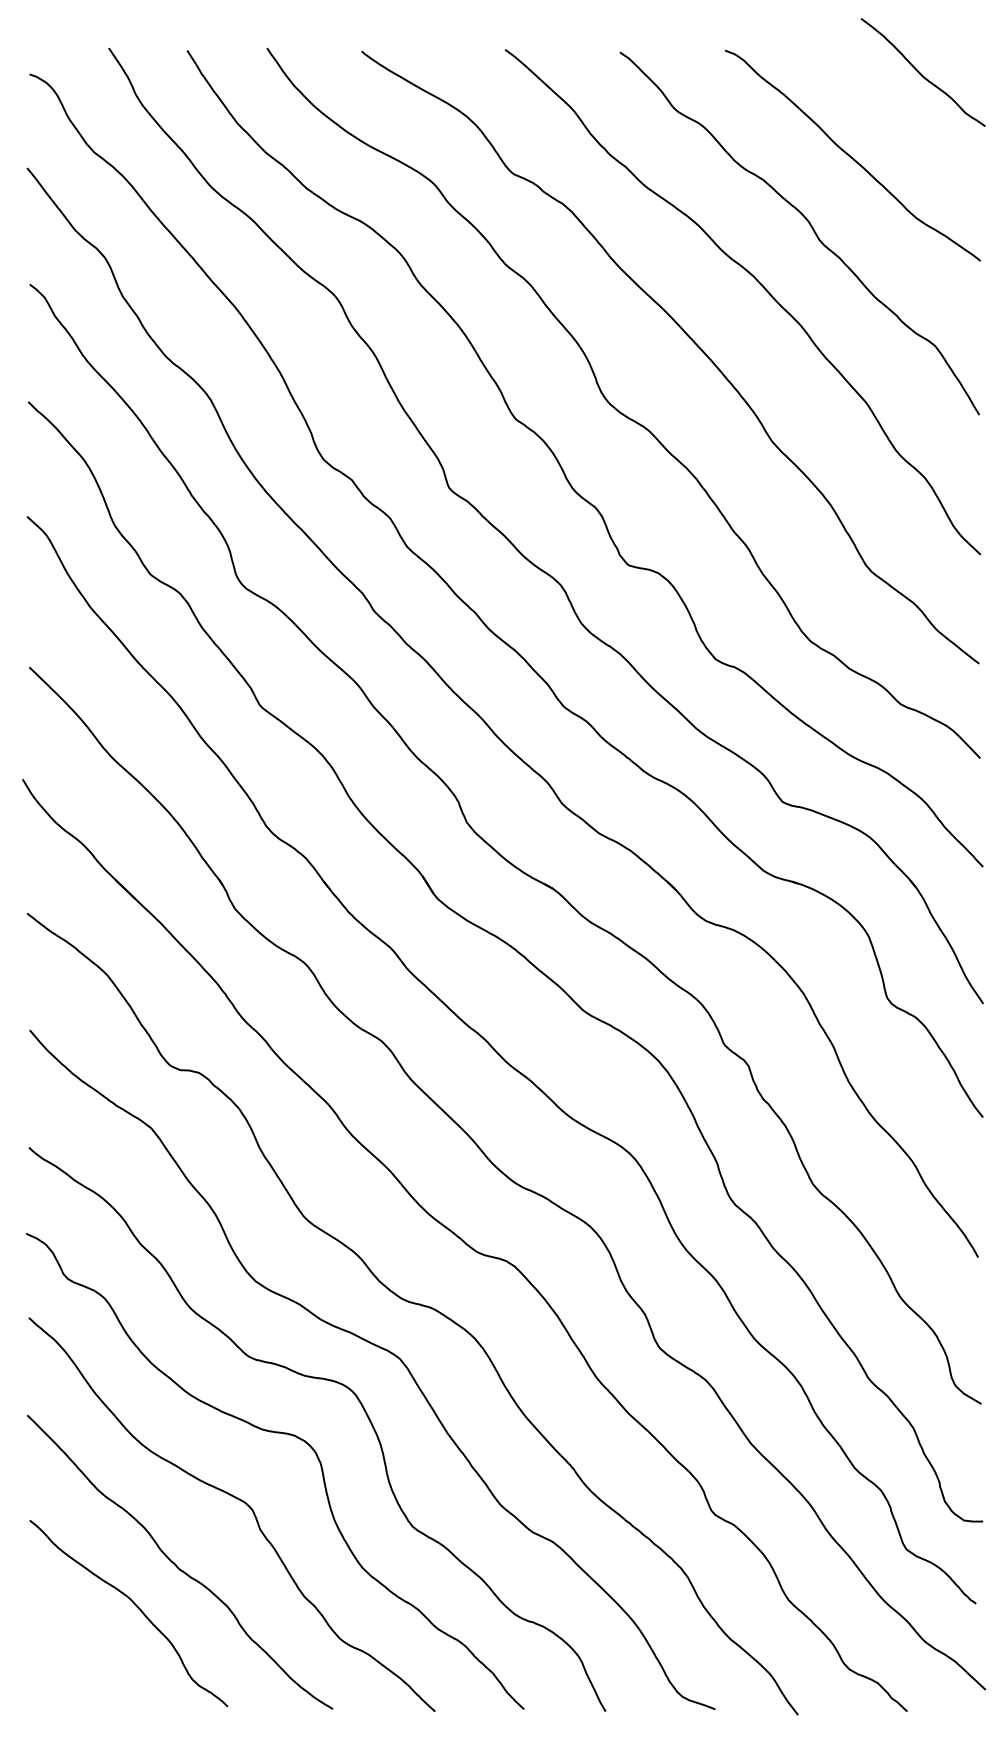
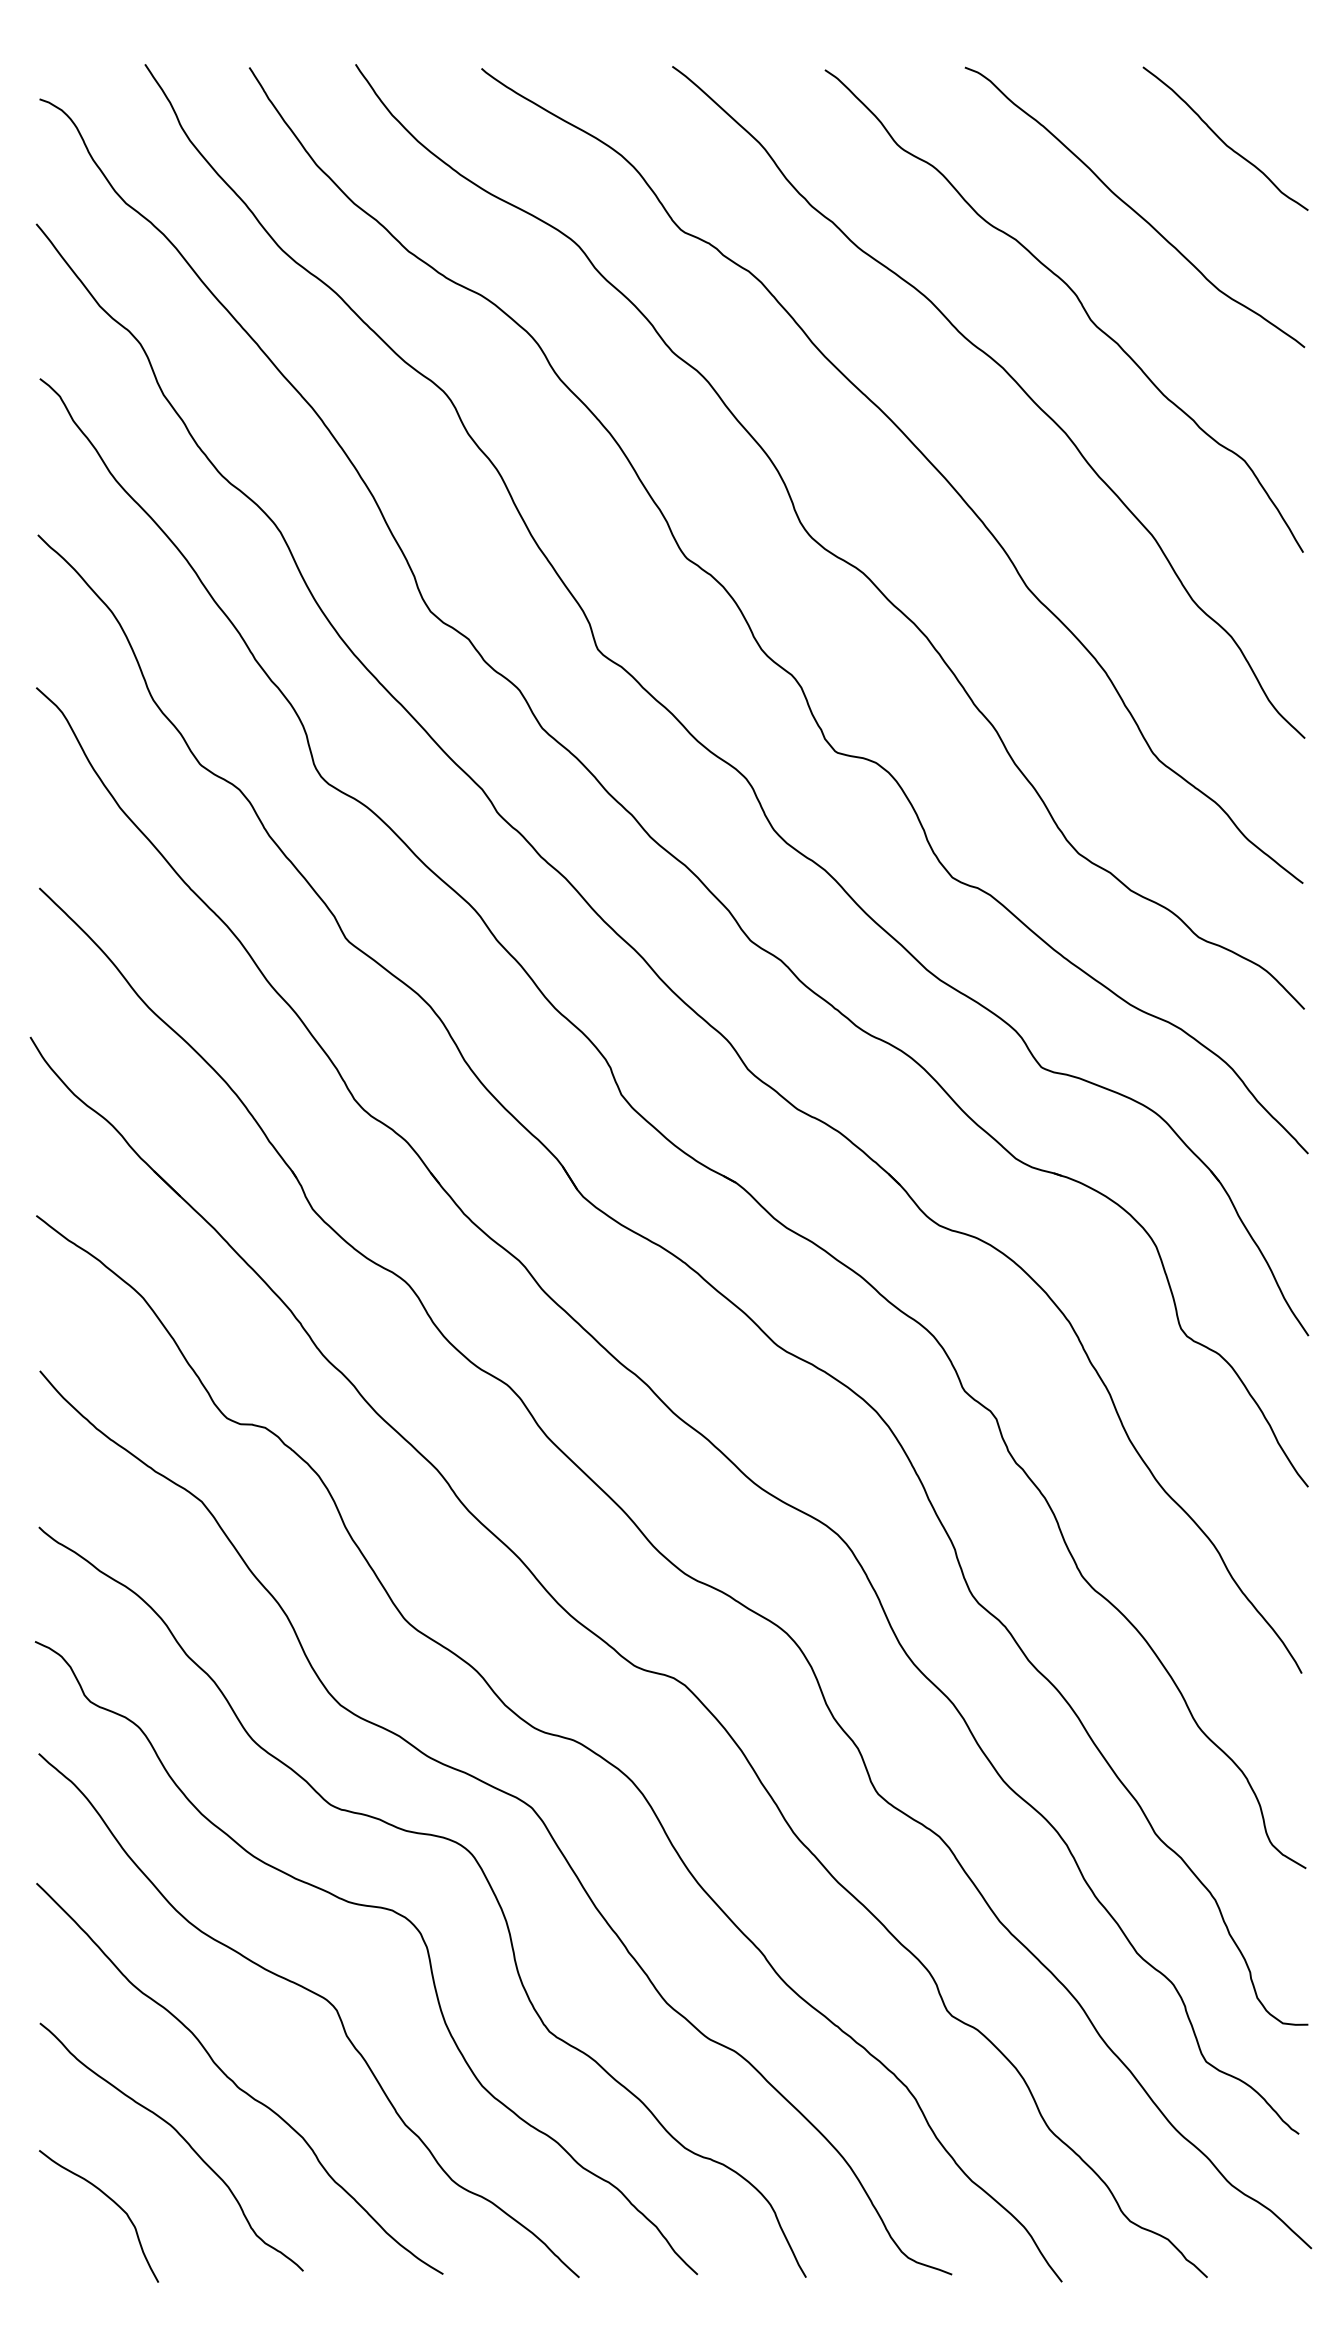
curve: (921, 73) -> (1223, 140), moved
curve: (82, 1652) -> (109, 2199), added

